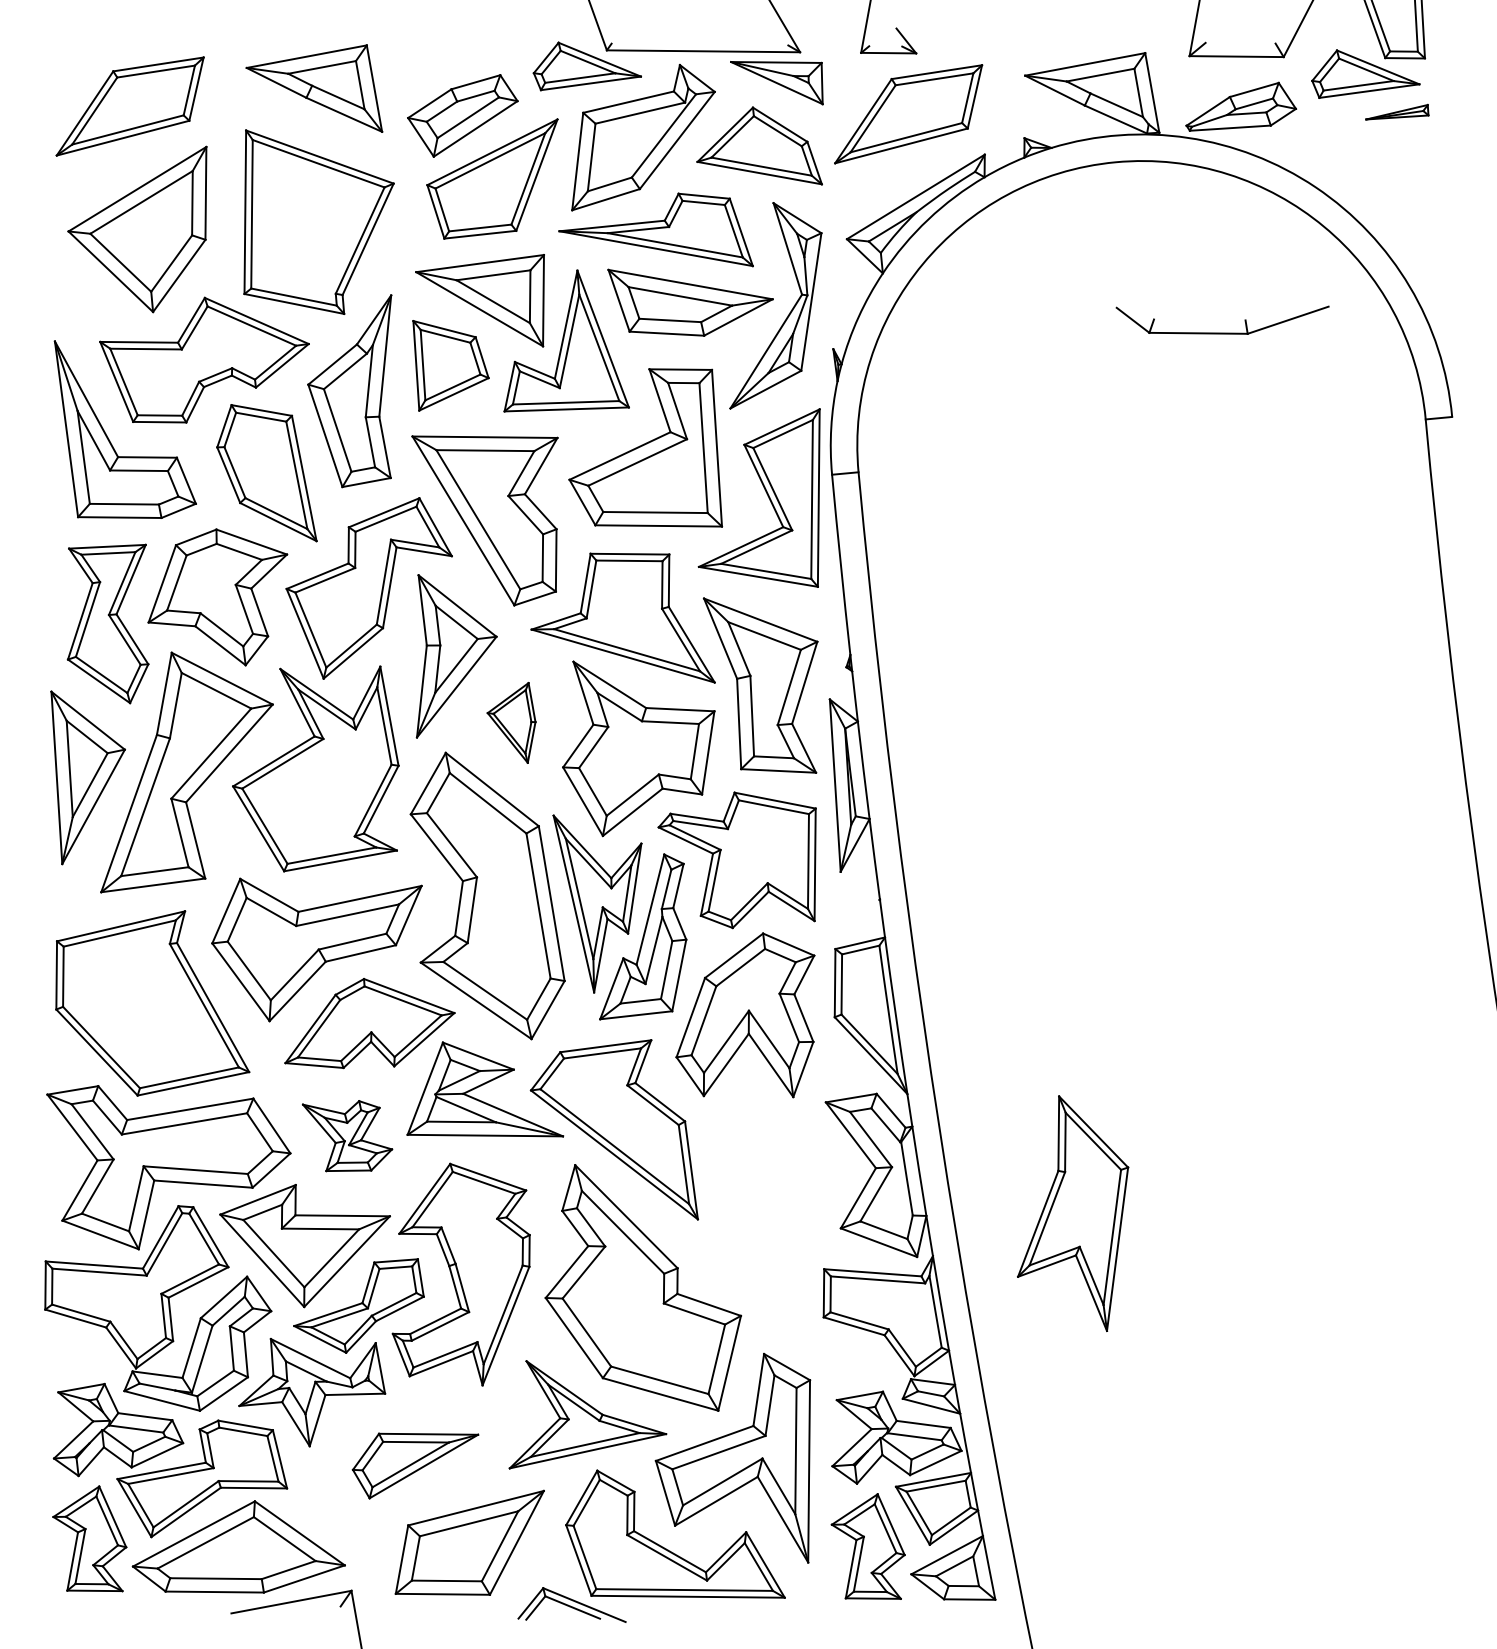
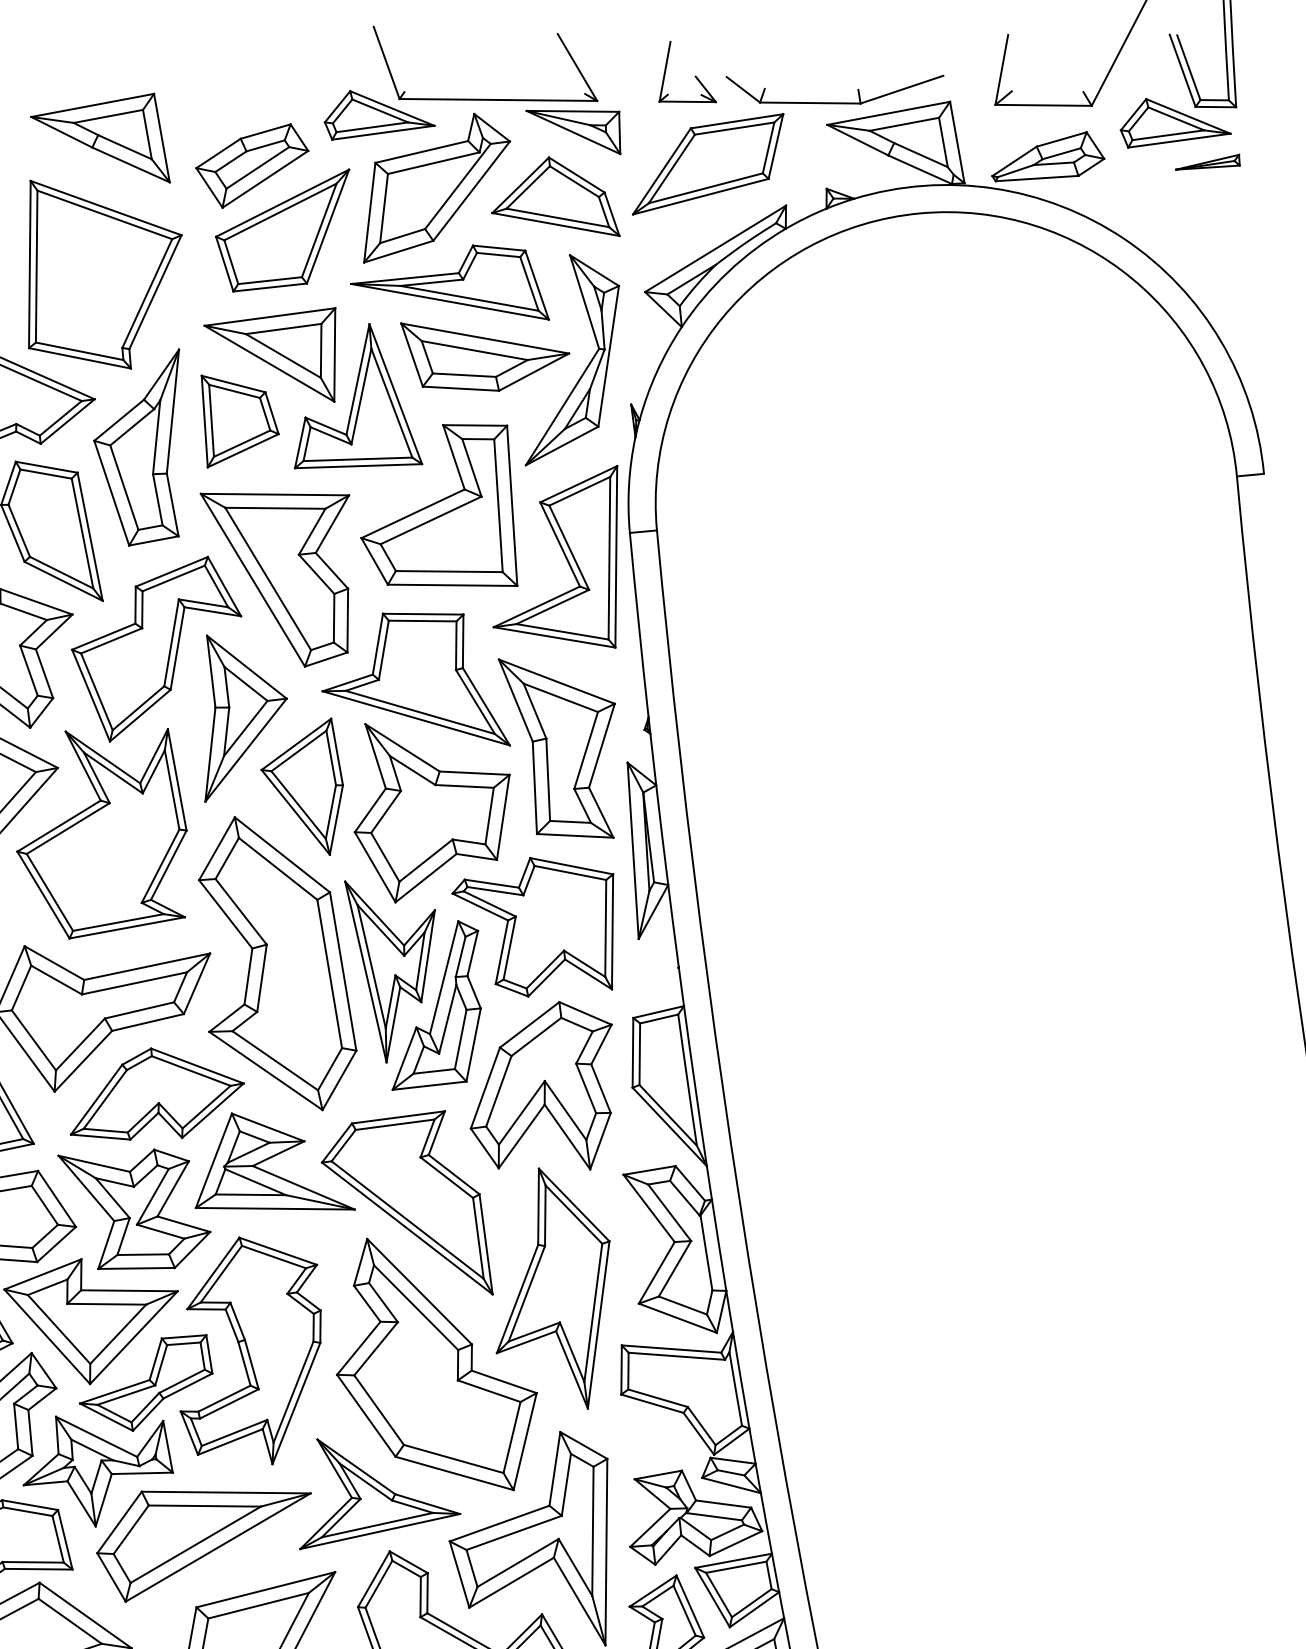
part: (1222, 332) -> (834, 102), moved
part: (511, 722) -> (302, 786), size x1.67
part: (347, 1135) -> (134, 1208), size x1.67
part: (1073, 1213) -> (553, 1288), moved
part: (415, 1465) -> (203, 1546), size x1.67

